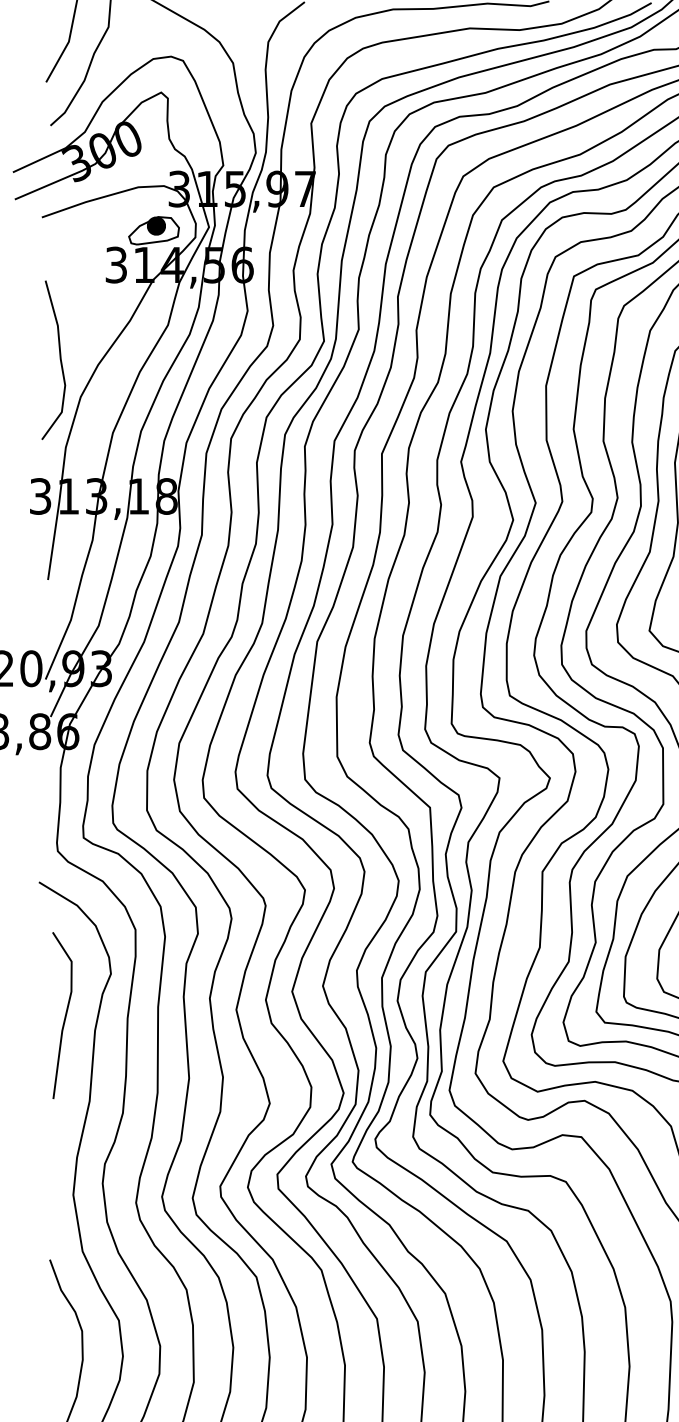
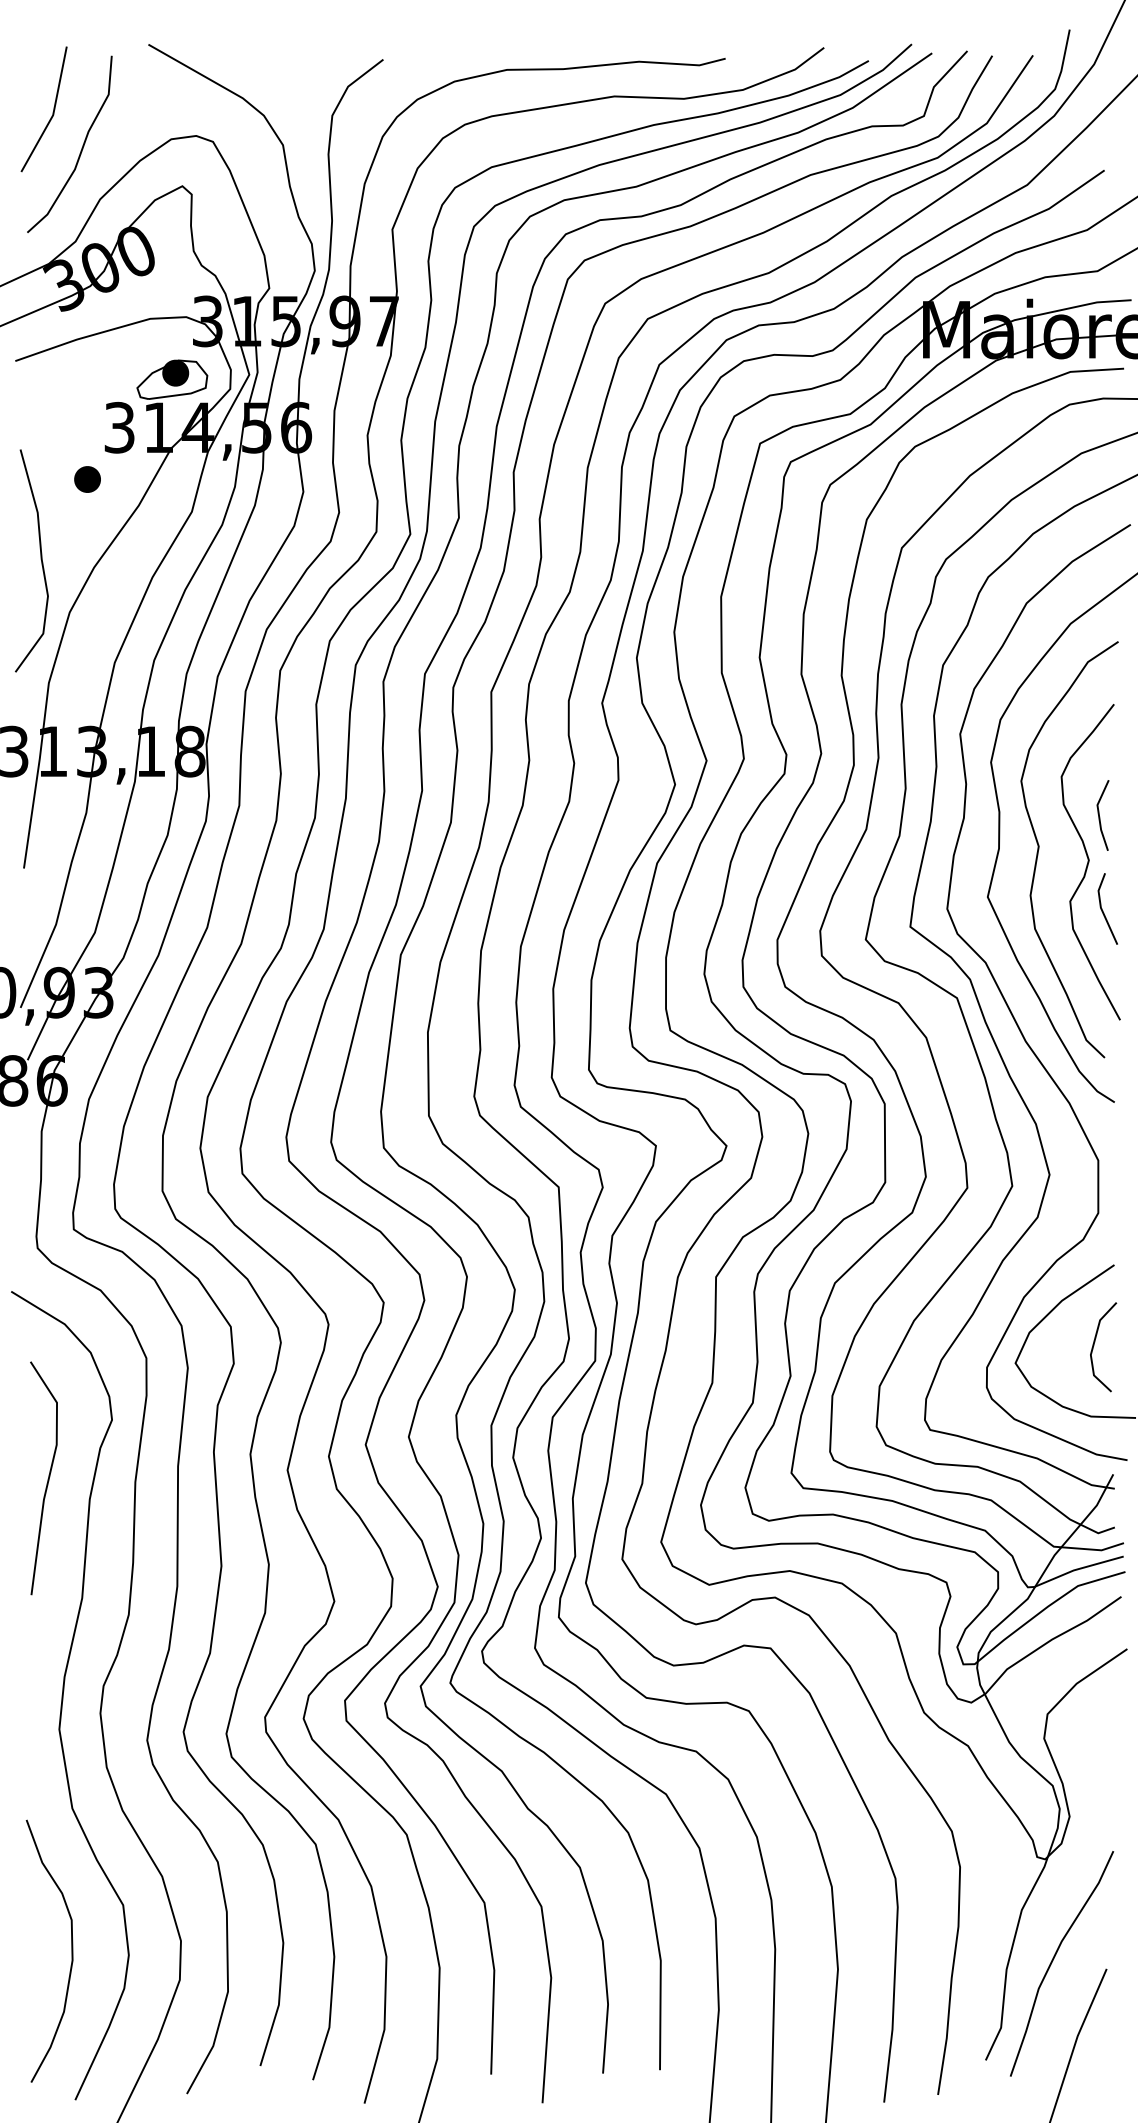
part: (93, 302) -> (87, 479), added

